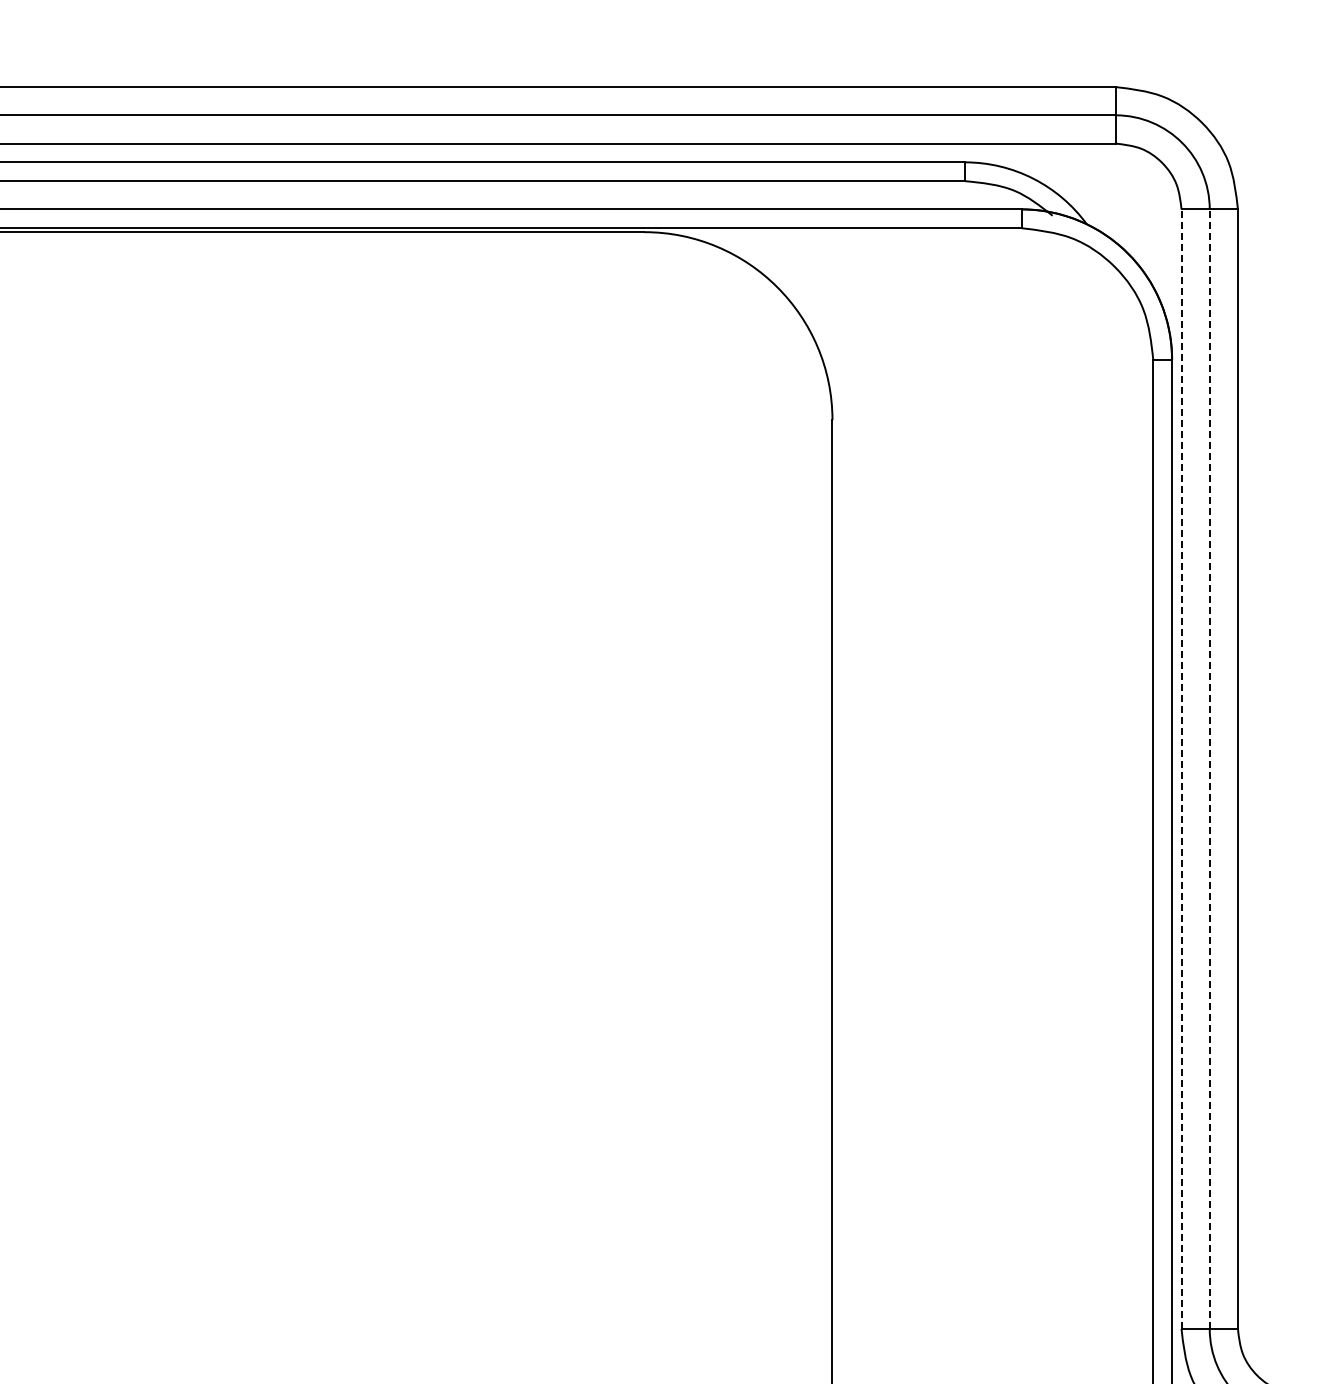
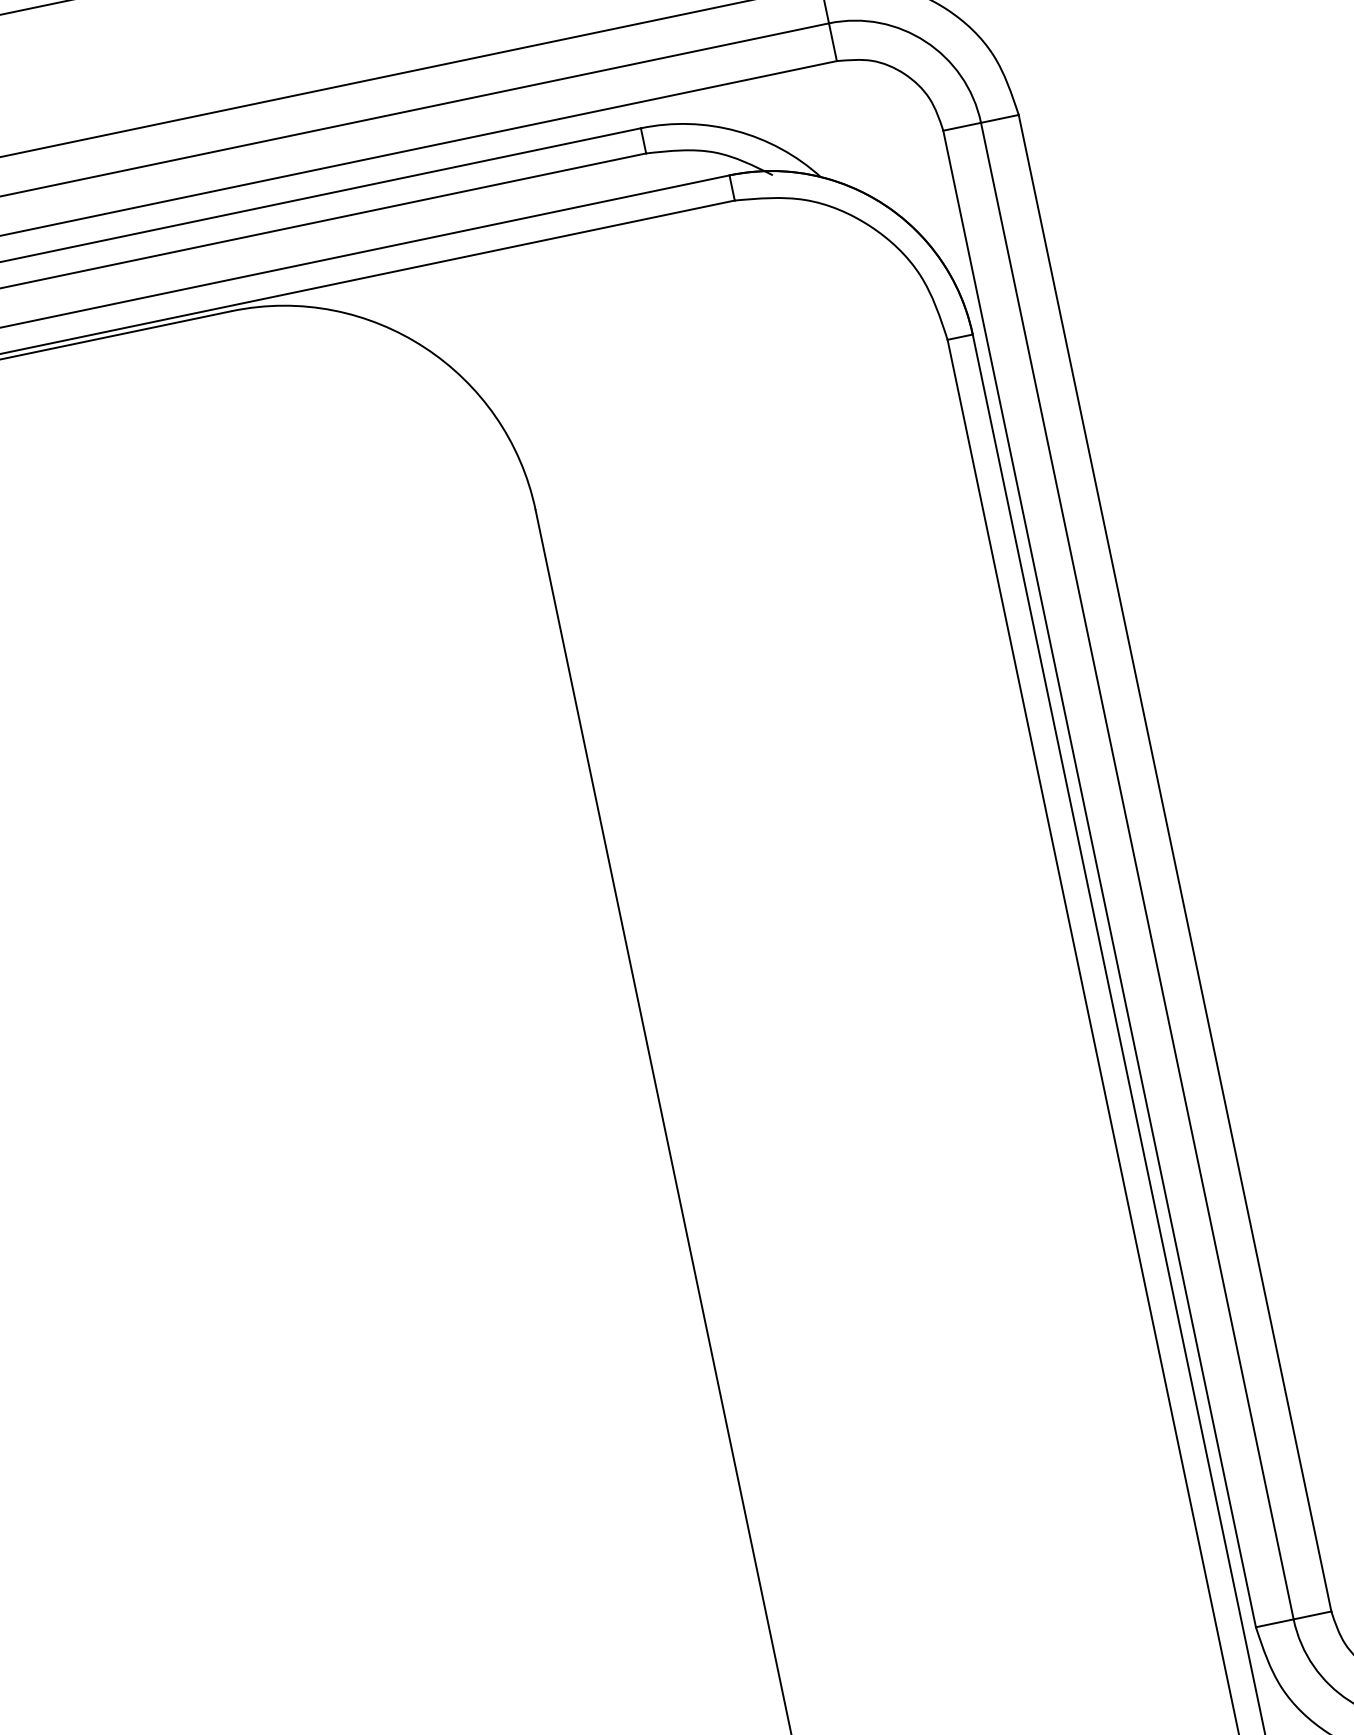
line: (1181, 769) -> (1099, 879), dashed -> solid
line: (1209, 769) -> (1137, 871), dashed -> solid

